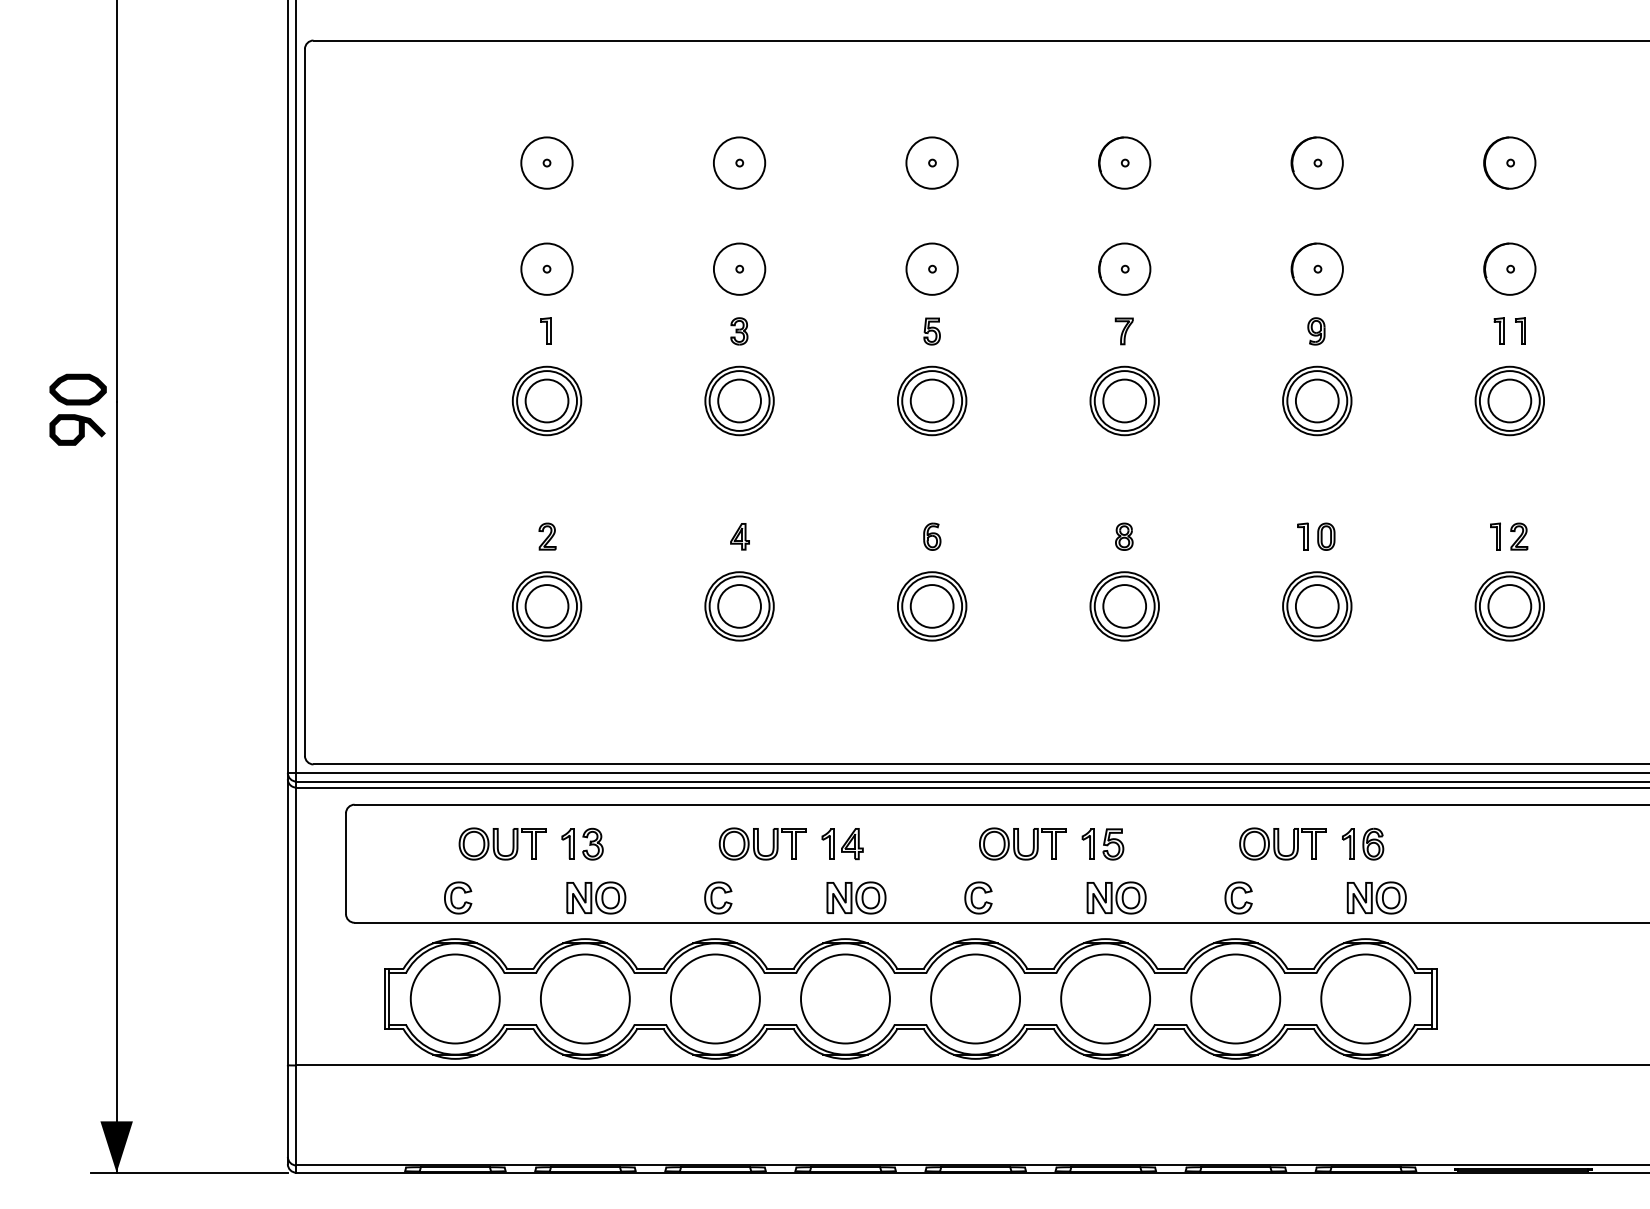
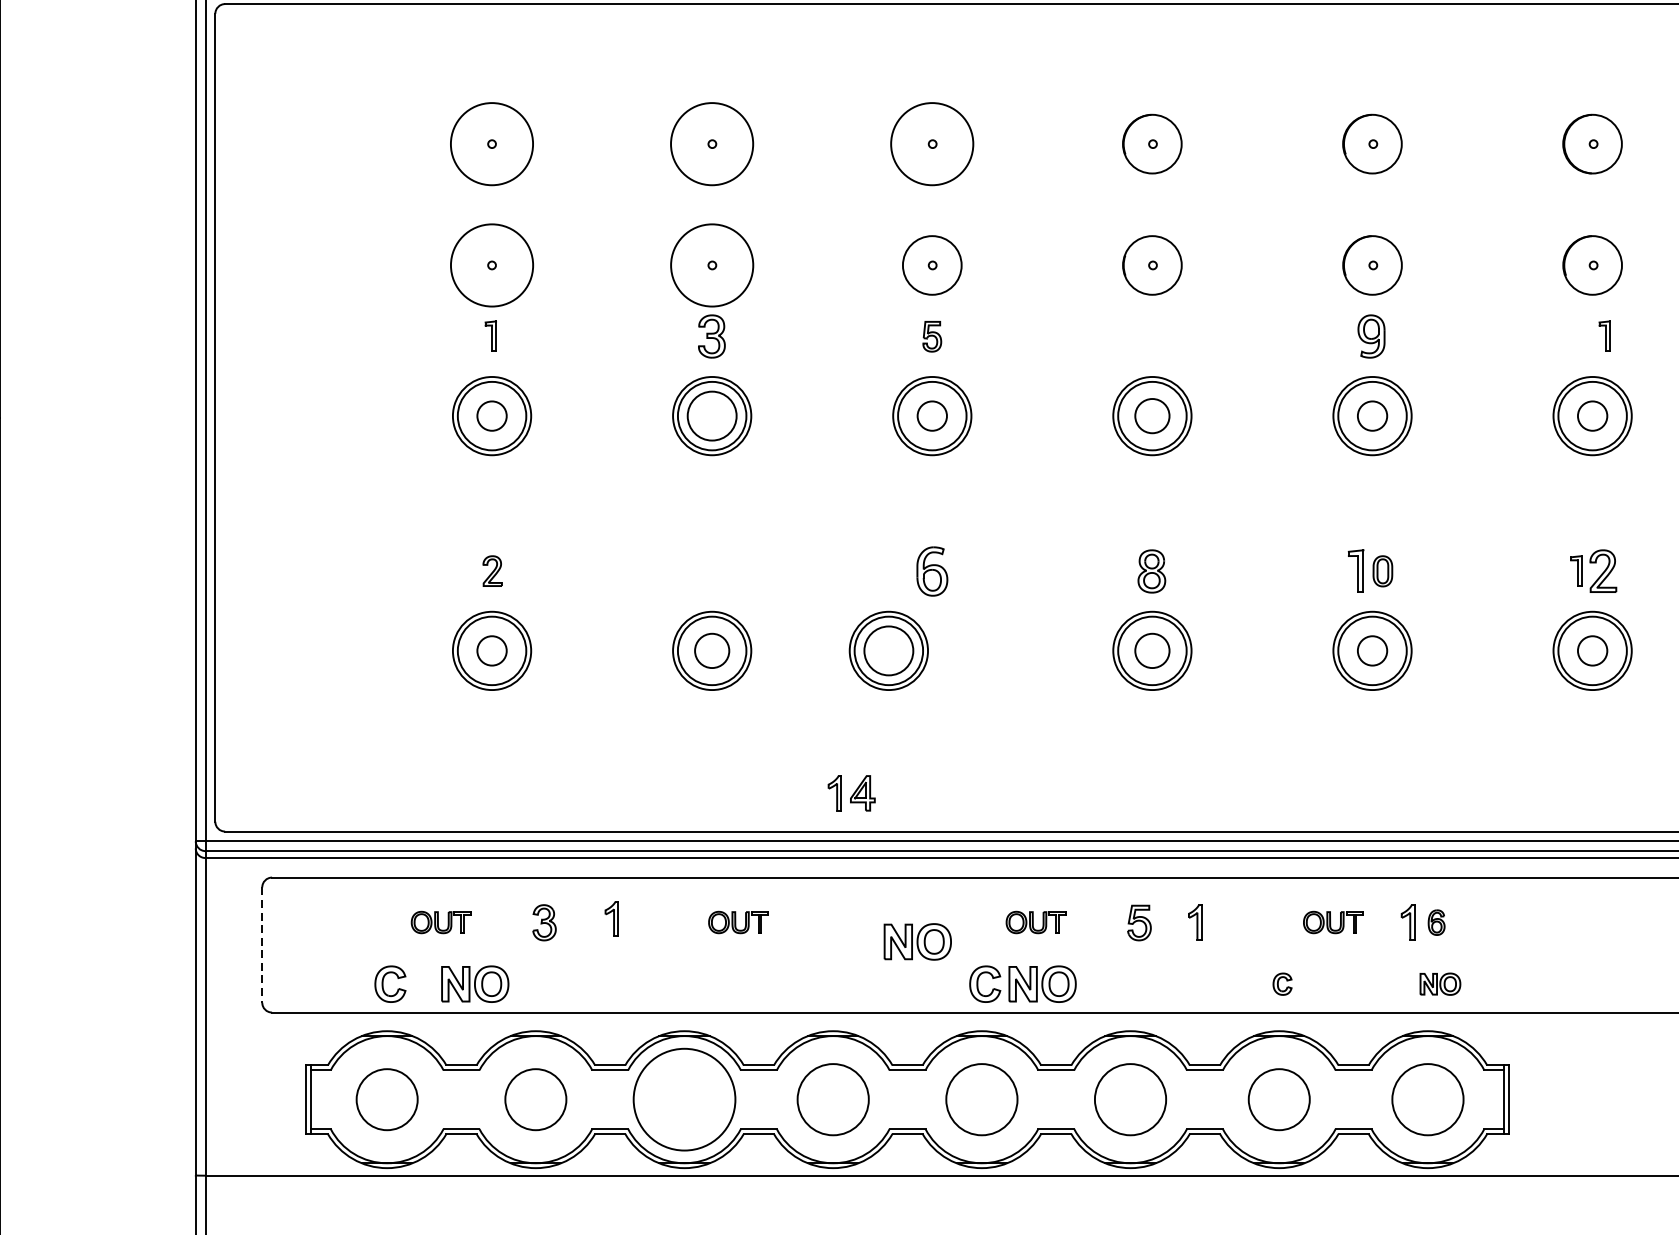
circle: (546, 162) -> (491, 143), size x1.4
circle: (739, 162) -> (712, 143), size x1.4
circle: (931, 162) -> (931, 143), size x1.4
circle: (546, 268) -> (491, 264), size x1.4
circle: (739, 268) -> (712, 264), size x1.4
part: (1498, 330) -> (1579, 335), removed
part: (739, 331) -> (712, 336), size x1.4
part: (1123, 331) -> (1151, 336), removed
part: (1316, 331) -> (1371, 336), size x1.4
circle: (546, 400) -> (491, 415), size x0.6
circle: (931, 400) -> (931, 415), size x0.6
circle: (1124, 400) -> (1152, 415), size x0.7
circle: (1316, 400) -> (1371, 415), size x0.6
circle: (1509, 400) -> (1592, 415), size x0.6
part: (739, 536) -> (712, 570), removed
part: (932, 536) -> (932, 570), size x1.6
part: (1124, 536) -> (1152, 570), size x1.4
part: (1302, 536) -> (1355, 570), size x1.4
part: (1519, 536) -> (1603, 570), size x1.4
circle: (546, 606) -> (491, 651), size x0.6
circle: (739, 606) -> (712, 651), size x0.7
part: (932, 606) -> (889, 651), moved
circle: (1124, 606) -> (1152, 651), size x0.7
circle: (1316, 606) -> (1371, 651), size x0.6
circle: (1509, 606) -> (1592, 651), size x0.6
part: (502, 843) -> (441, 921), size x0.6
part: (567, 843) -> (611, 918), moved
part: (762, 843) -> (738, 921), size x0.6
part: (1022, 843) -> (1035, 921), size x0.6
part: (1087, 843) -> (1194, 921), moved
part: (1282, 843) -> (1332, 921), size x0.6
part: (1373, 843) -> (1436, 921), size x0.7
part: (842, 844) -> (851, 793), moved
line: (346, 864) -> (262, 945), solid -> dashed
part: (596, 897) -> (475, 983), moved
part: (718, 897) -> (688, 983), removed
part: (856, 897) -> (917, 941), moved
part: (1116, 897) -> (1042, 983), moved
part: (1238, 897) -> (1282, 983), size x0.6
part: (1376, 897) -> (1440, 983), size x0.6
circle: (454, 998) -> (386, 1099), size x0.6
circle: (584, 998) -> (534, 1099), size x0.6
circle: (845, 998) -> (833, 1099), size x0.7
circle: (975, 998) -> (981, 1099), size x0.7
circle: (1105, 998) -> (1130, 1099), size x0.7
circle: (1235, 998) -> (1279, 1099), size x0.6
circle: (1365, 998) -> (1427, 1099), size x0.7

